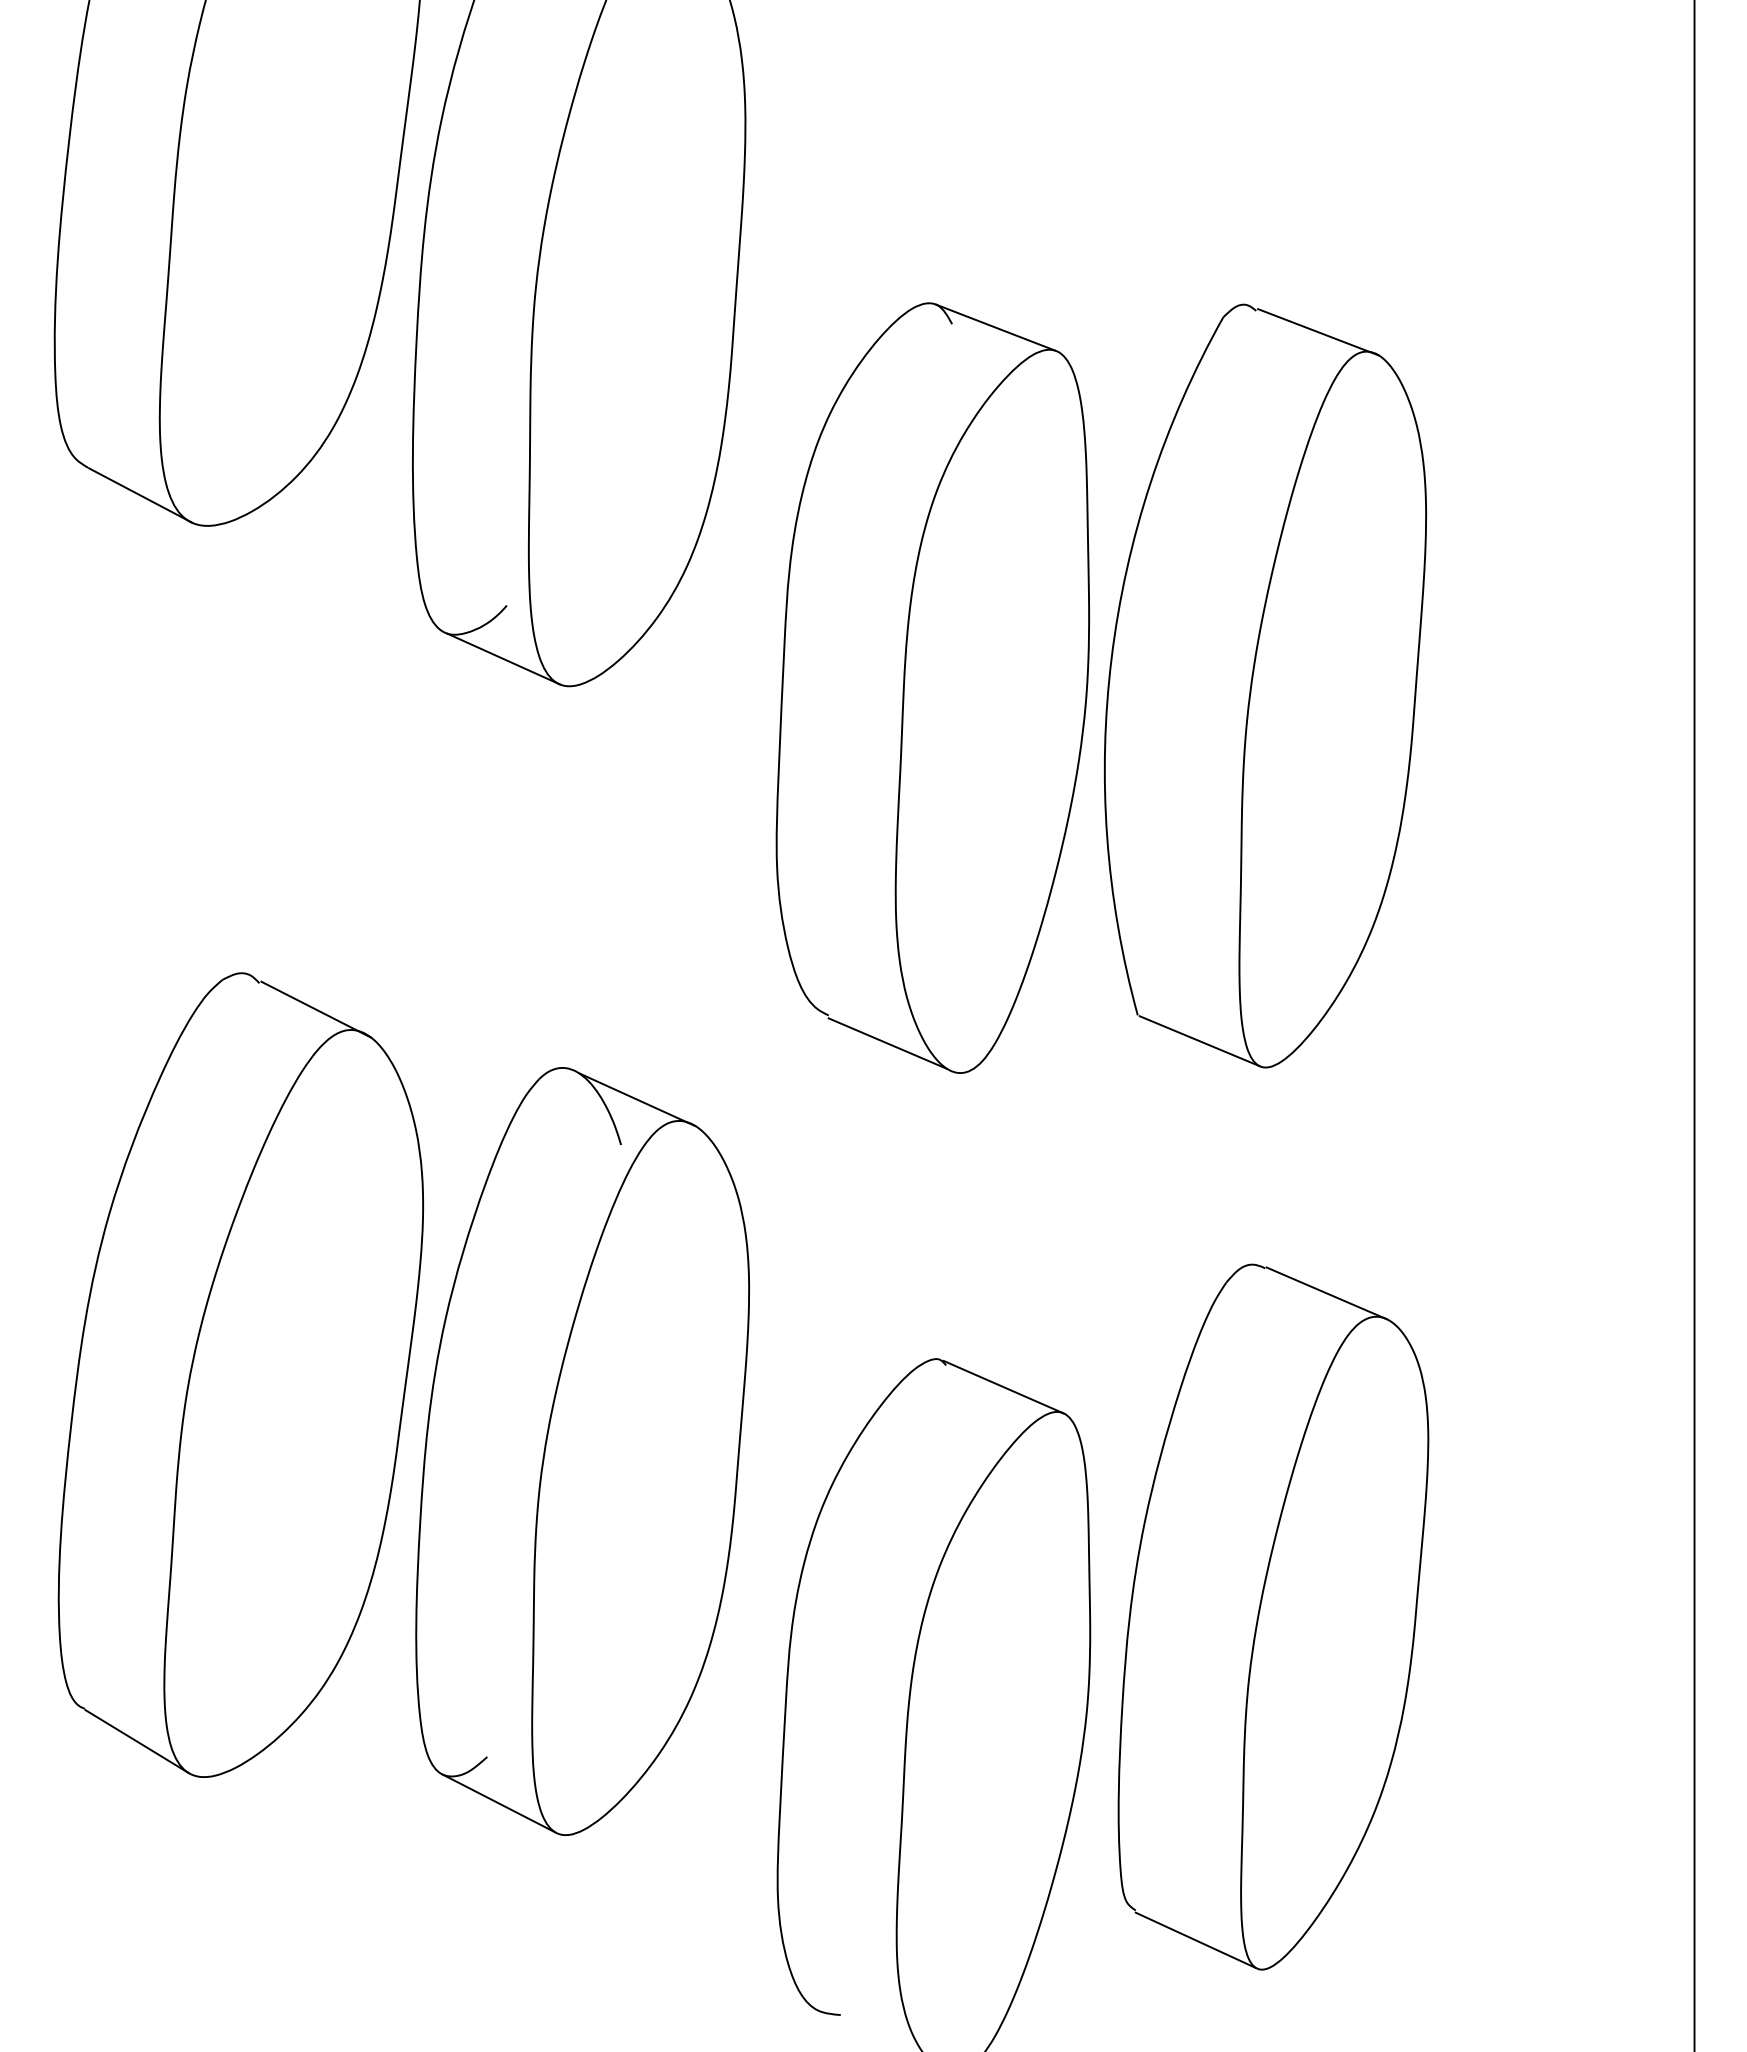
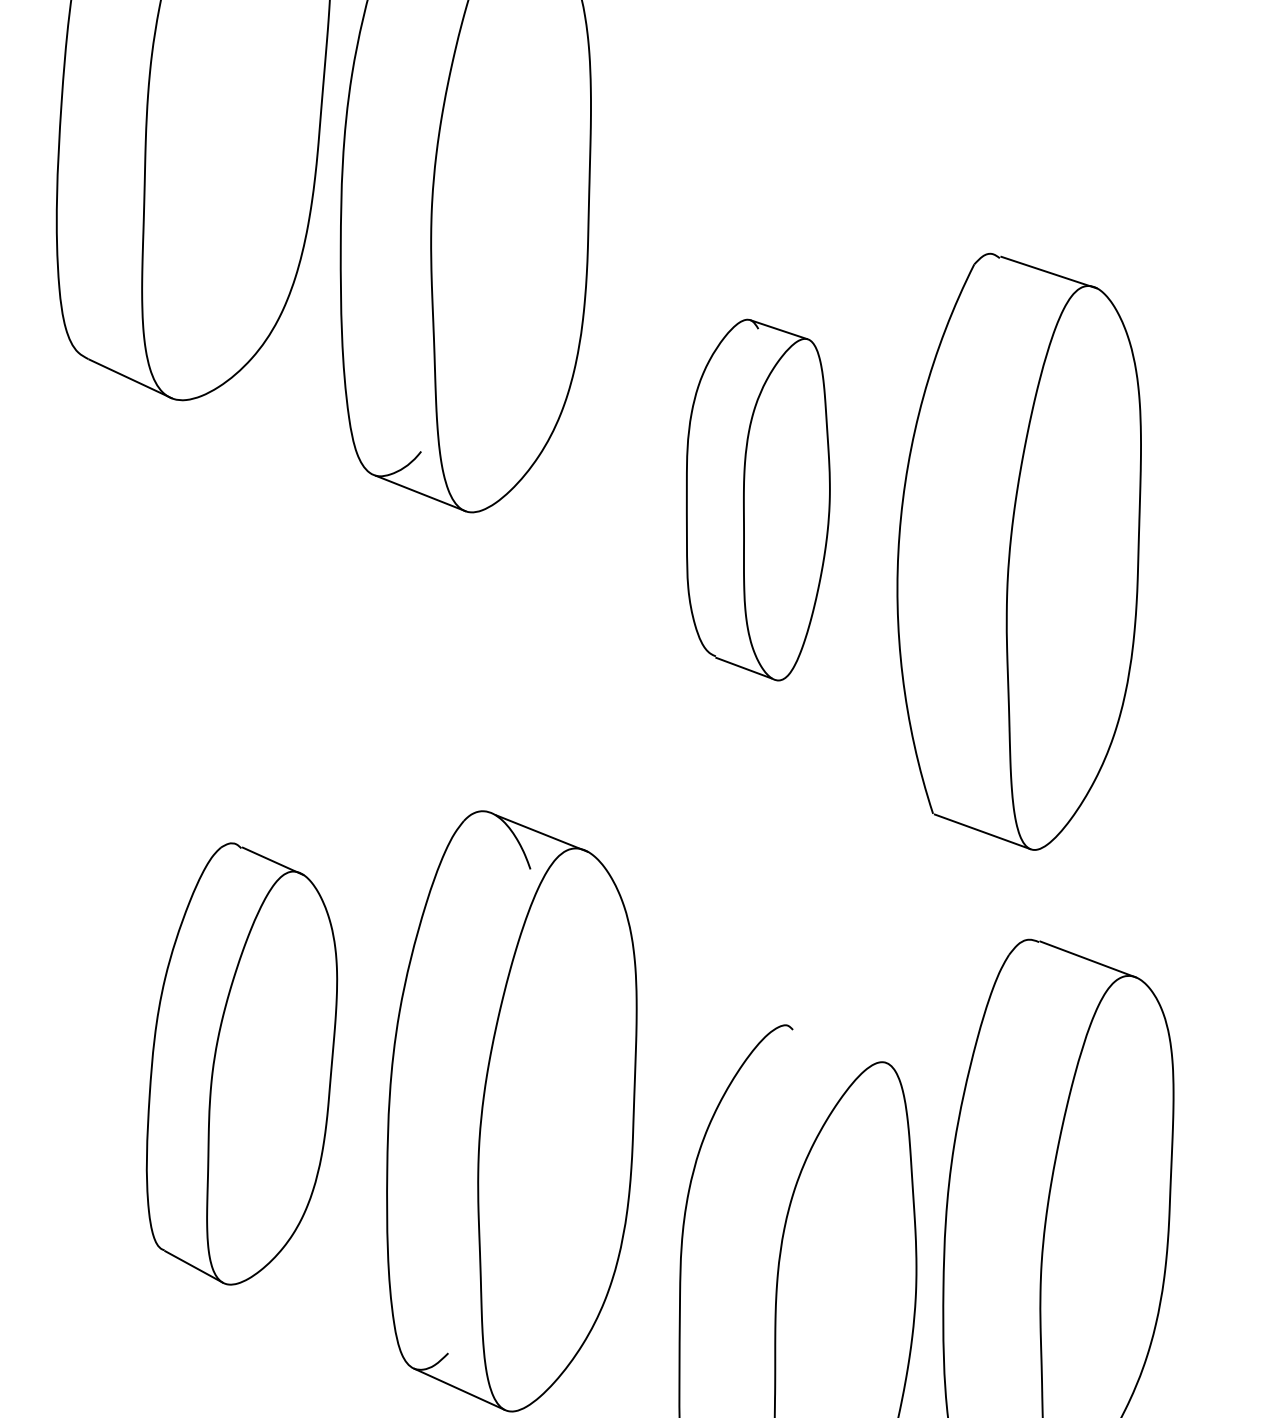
part: (1265, 685) -> (1020, 551), moved
part: (932, 687) -> (757, 499), size x0.6
part: (240, 1374) -> (241, 1063), size x0.7
line: (1003, 1386) -> (838, 1044), removed

